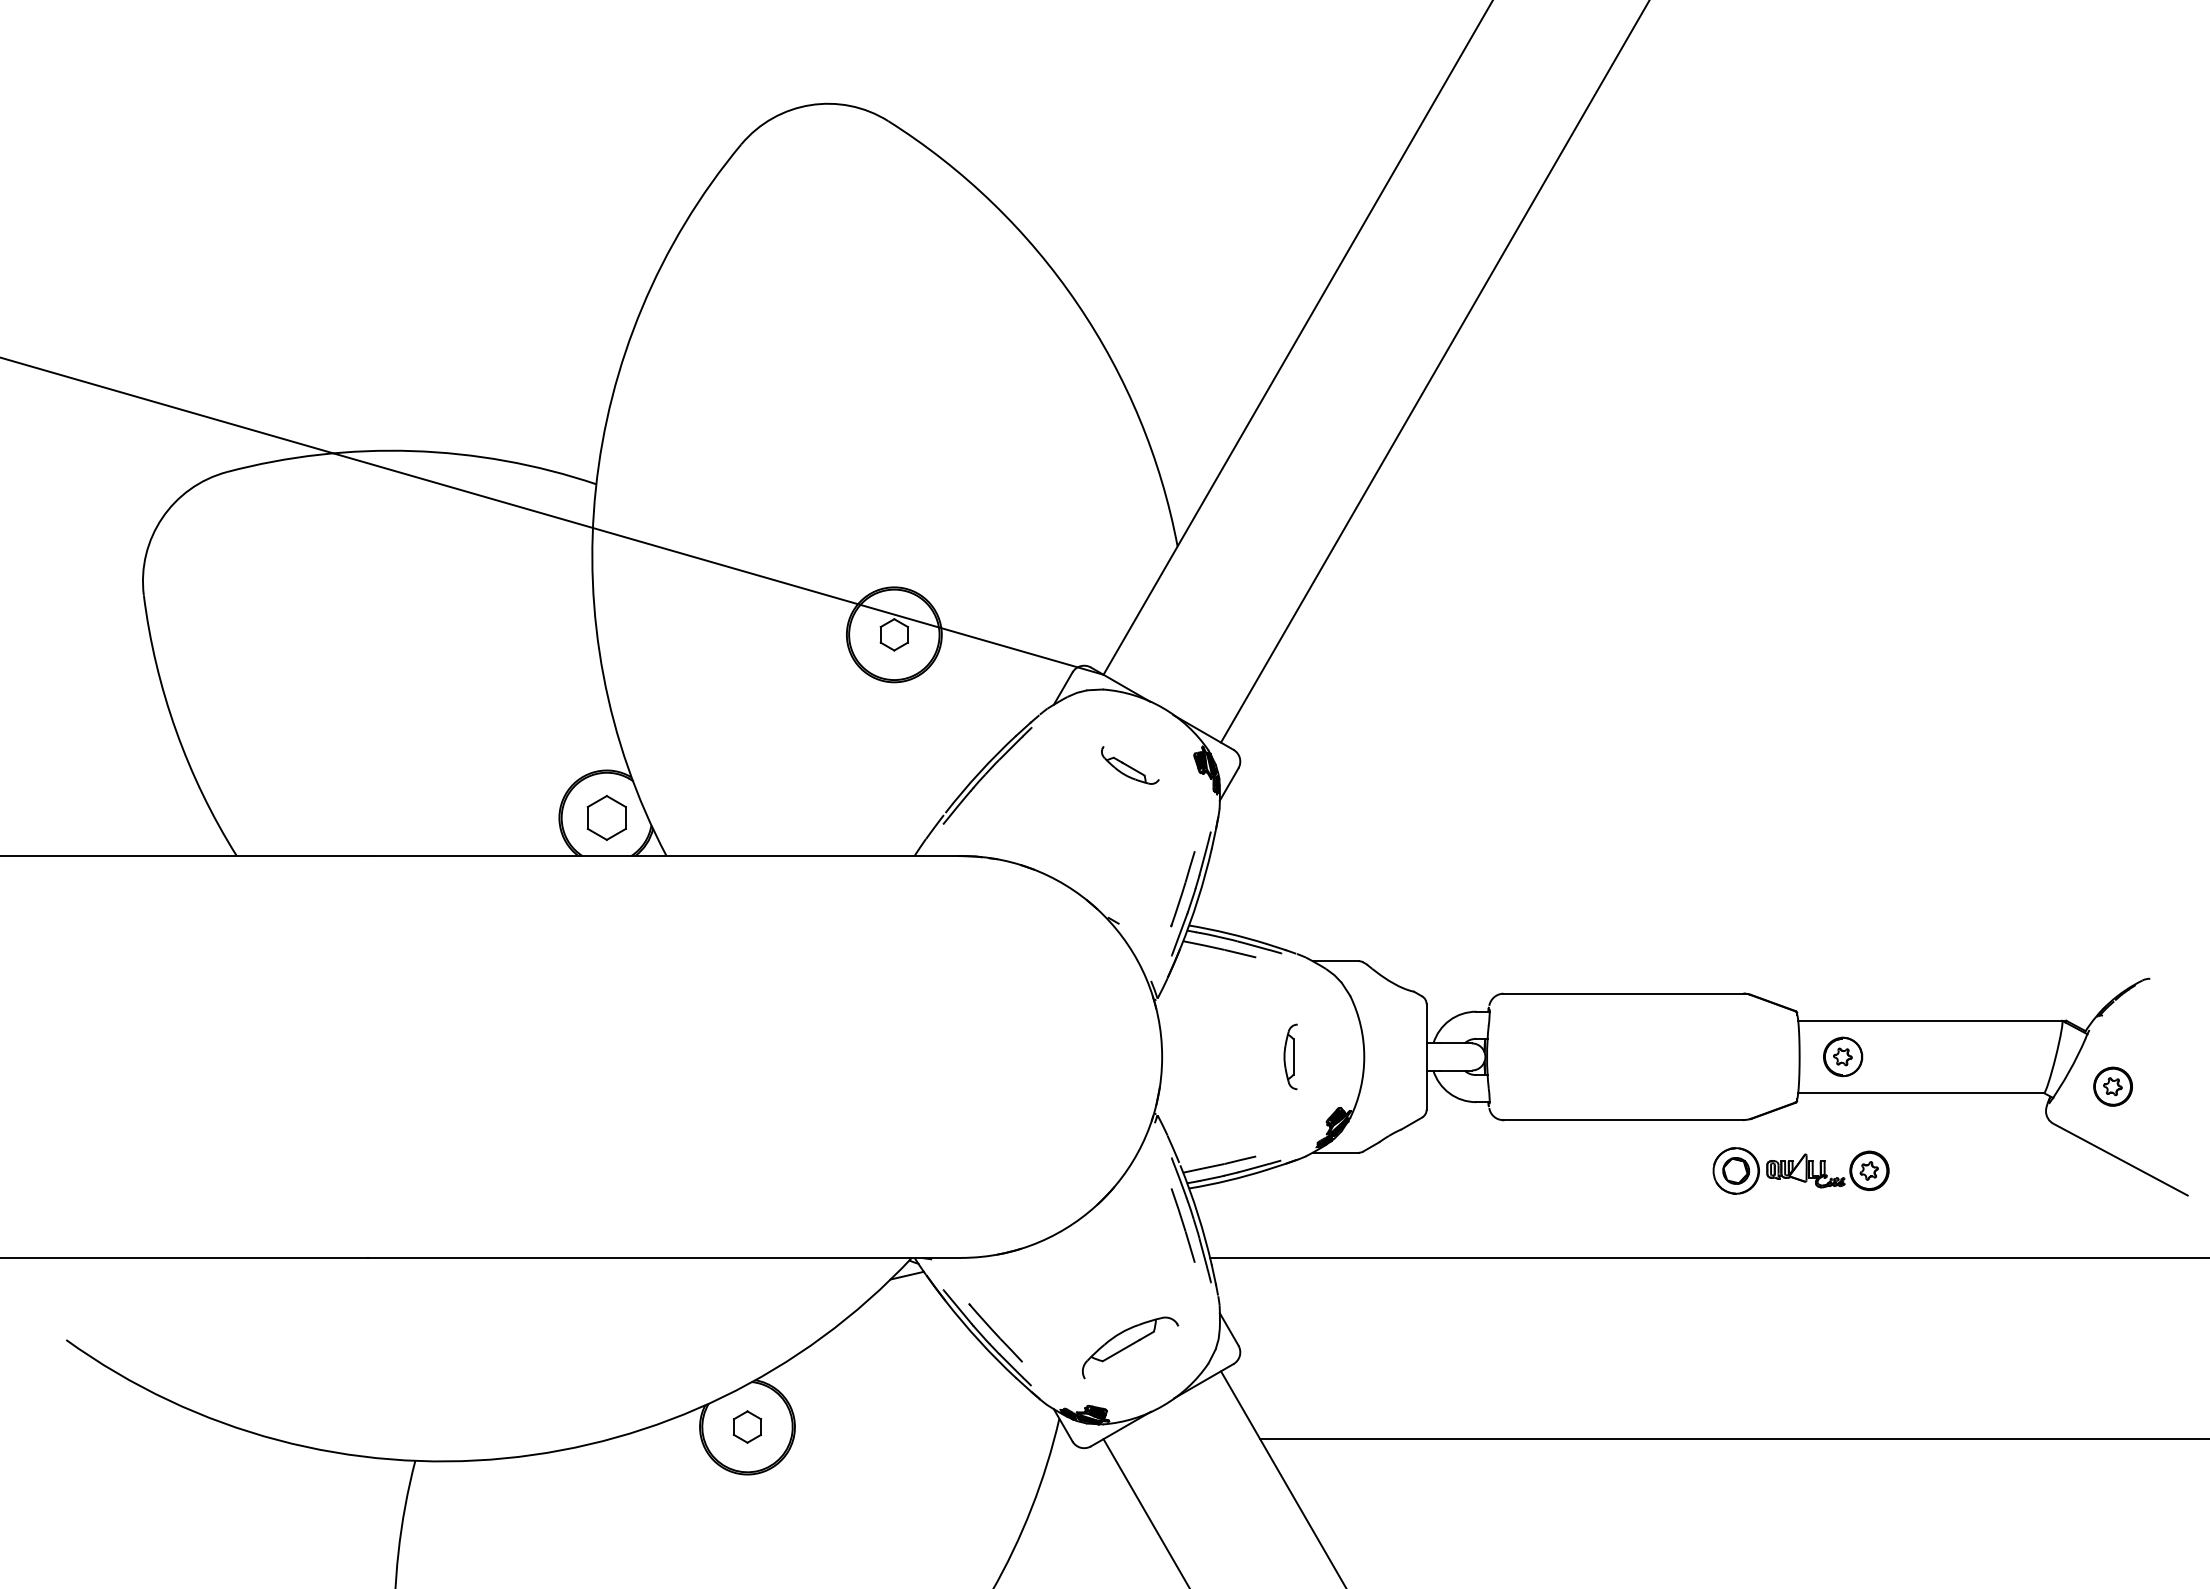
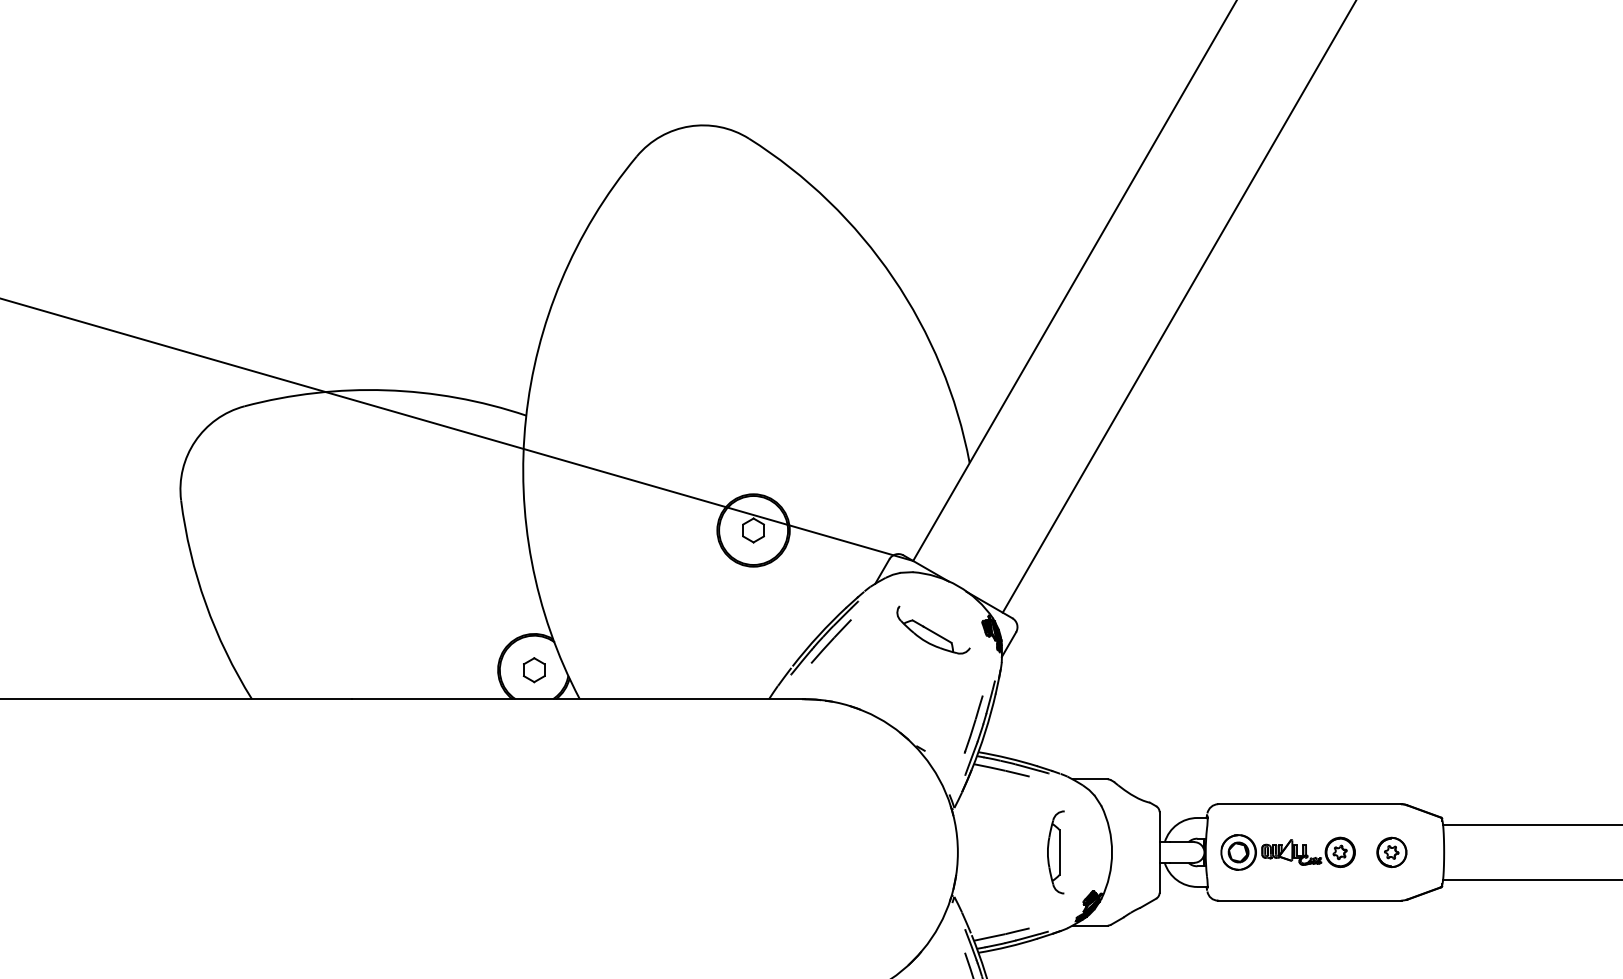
part: (1130, 765) -> (933, 630), size x1.67
line: (995, 780) -> (830, 641), added
part: (606, 817) -> (534, 669), size x0.71
part: (1290, 1056) -> (1055, 852), size x1.67
part: (1843, 1056) -> (1392, 852), moved
part: (1800, 1170) -> (1287, 852), moved

